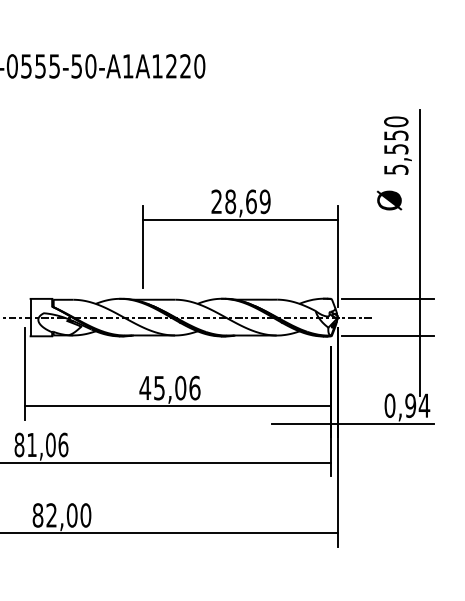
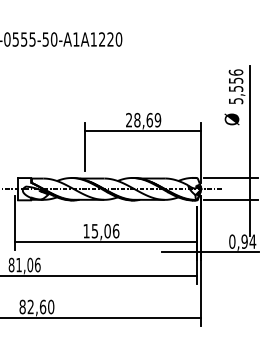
text: (395, 121) -> (235, 72), 5,550 -> 5,556
text: (145, 388) -> (86, 231), 45,06 -> 15,06
text: (73, 514) -> (43, 306), 82,00 -> 82,60

